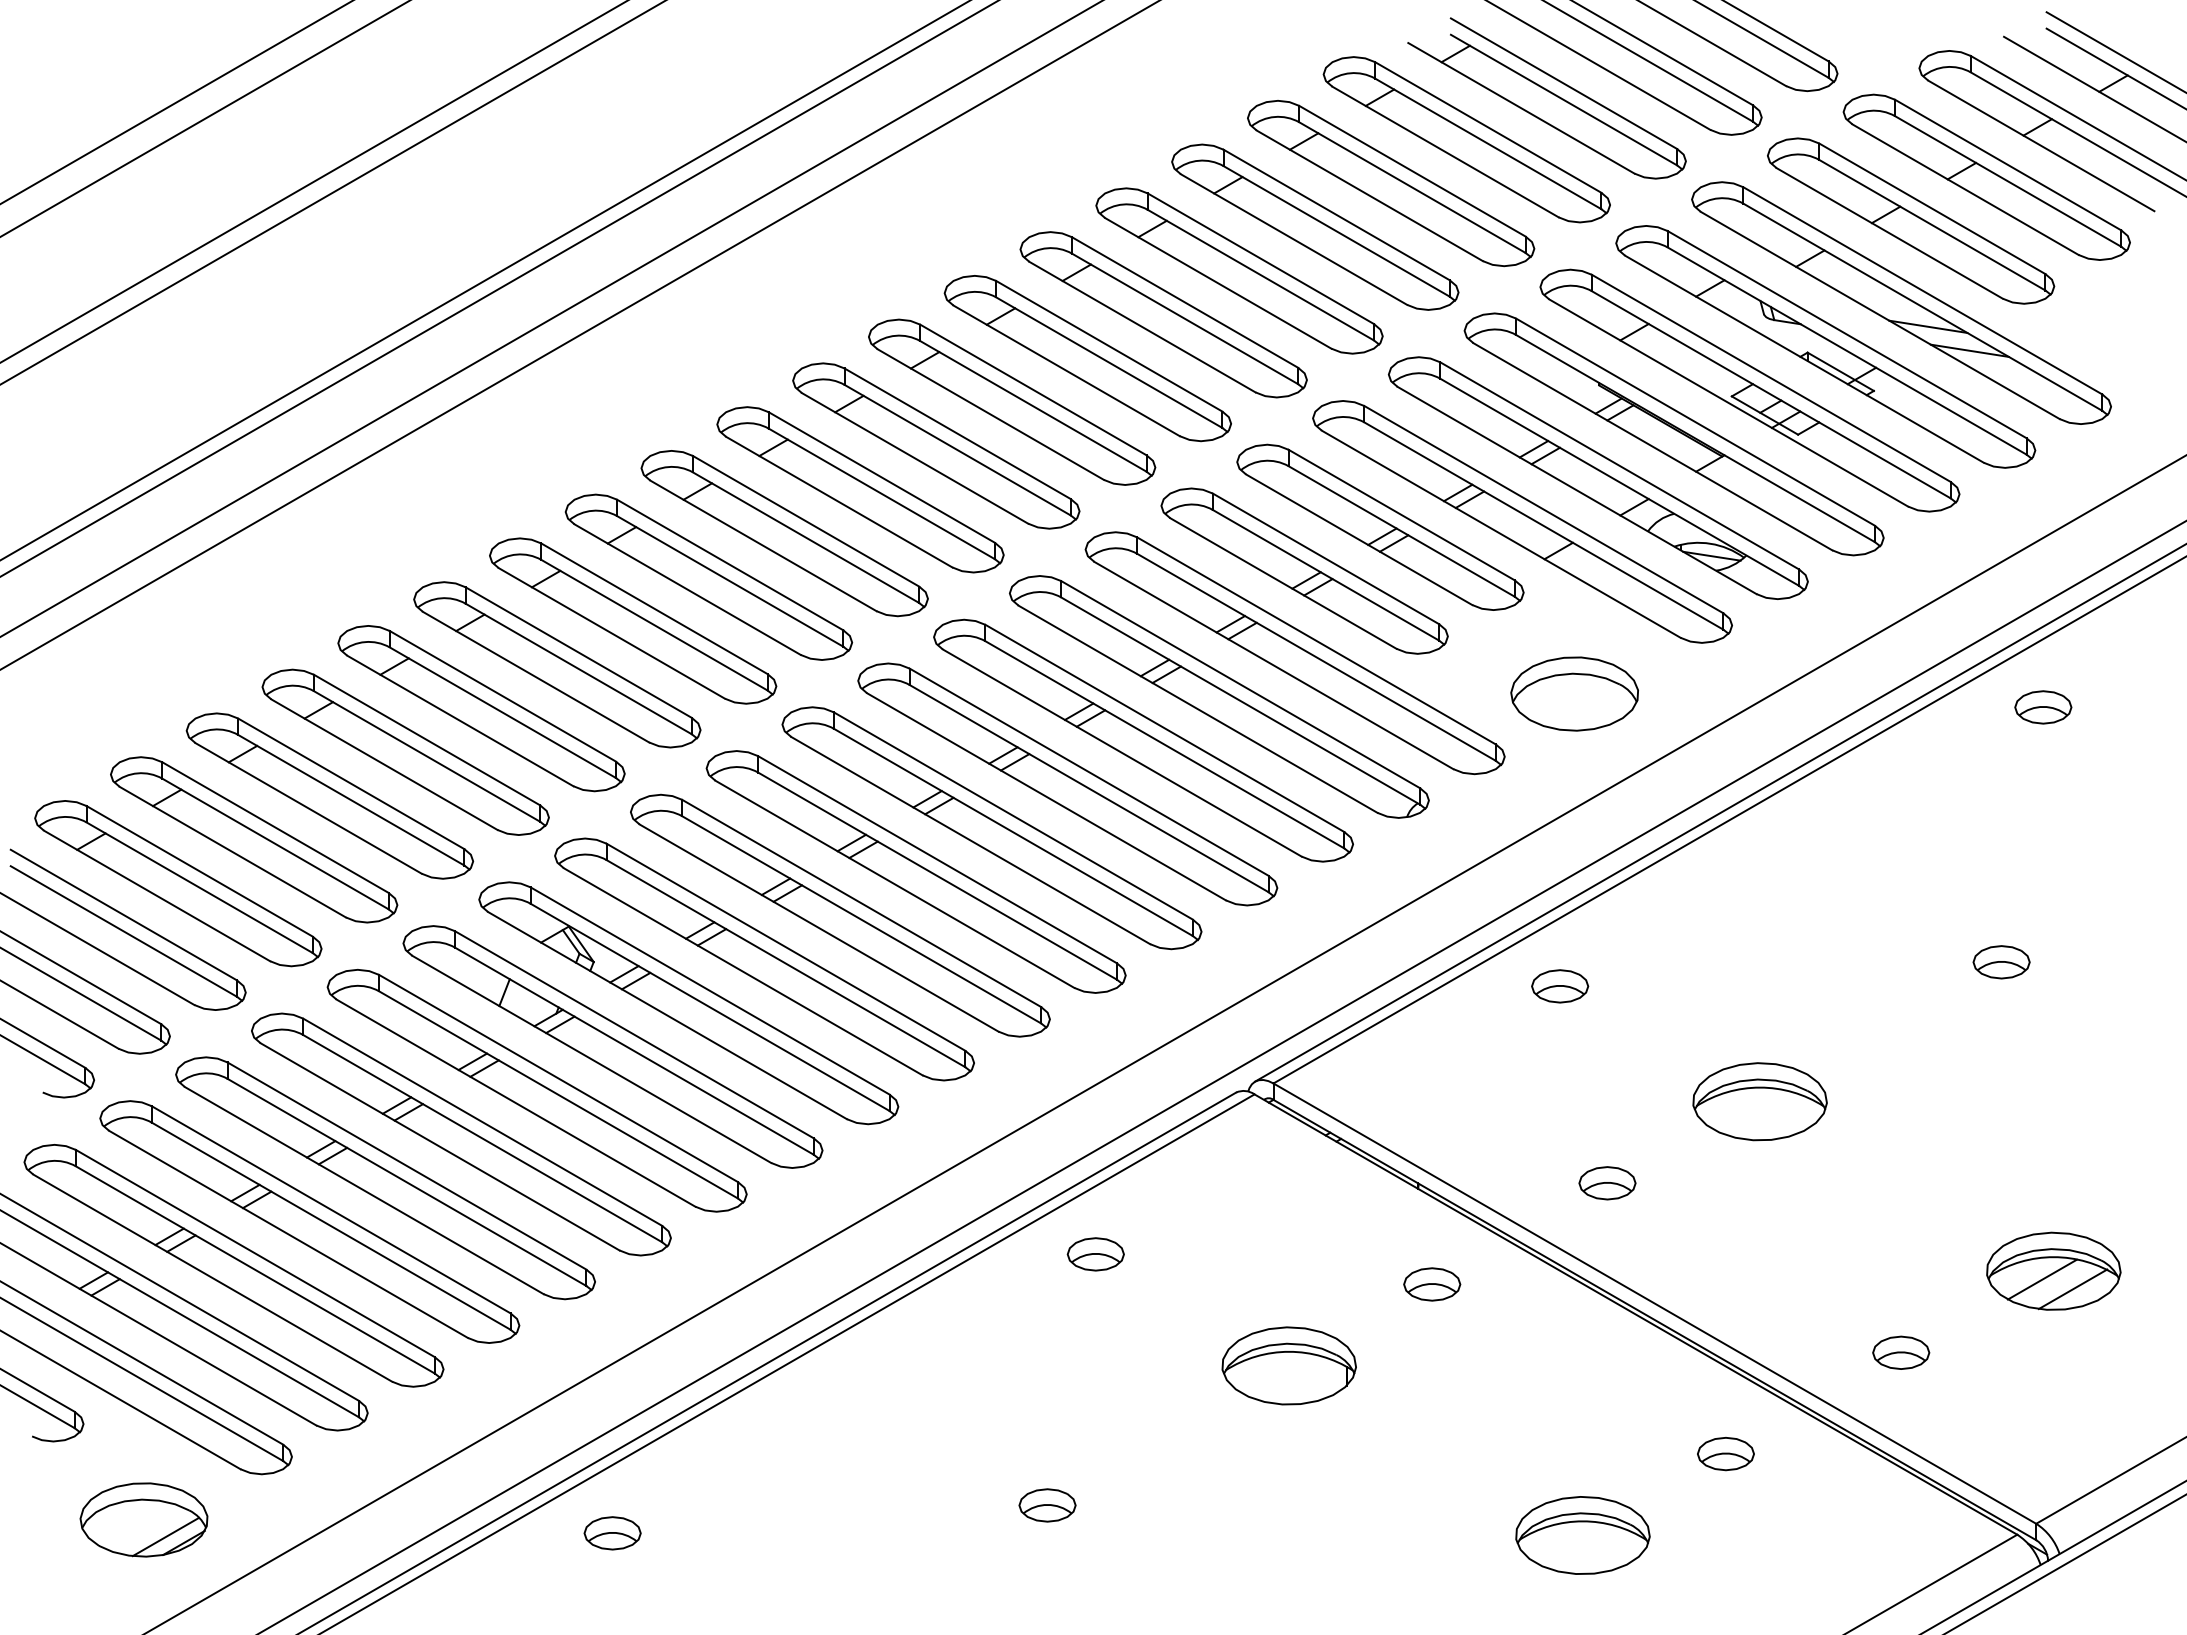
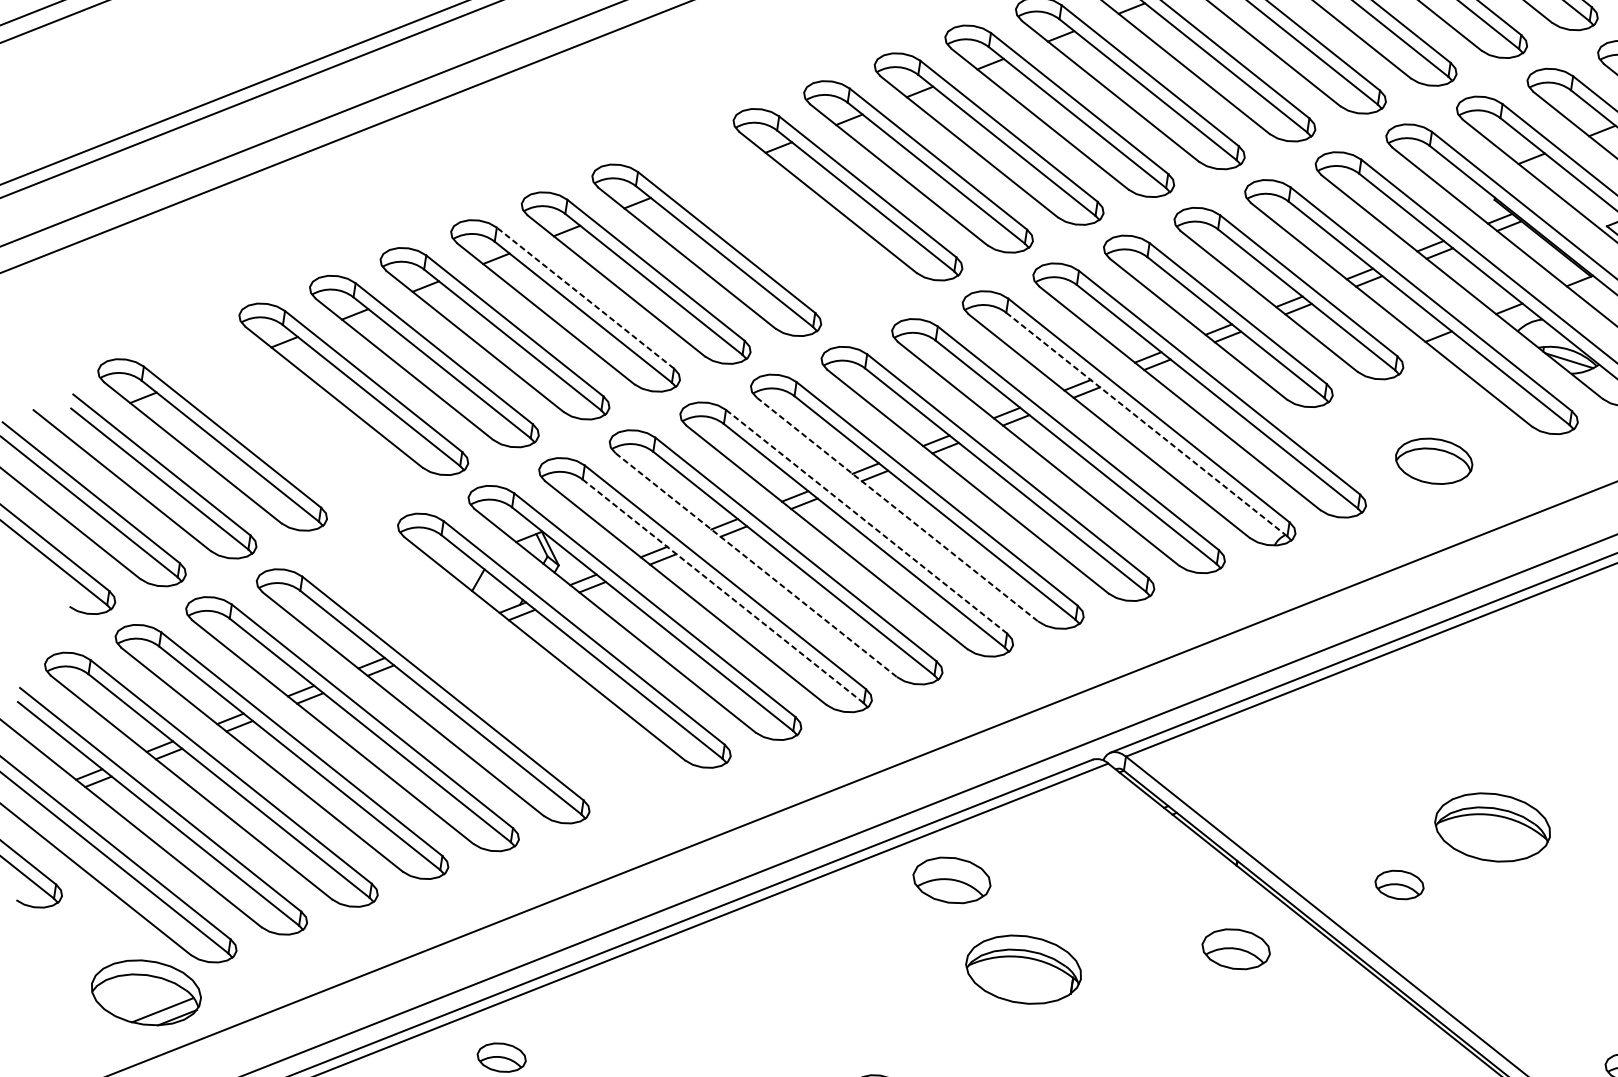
part: (784, 533) -> (777, 222), removed
line: (578, 652) -> (585, 298), solid -> dashed
part: (1574, 693) -> (1434, 460), size x0.7
line: (1241, 701) -> (1147, 425), solid -> dashed
part: (254, 839) -> (283, 416), removed
line: (971, 840) -> (898, 509), solid -> dashed
line: (937, 859) -> (866, 521), solid -> dashed
line: (819, 928) -> (756, 565), solid -> dashed
line: (786, 963) -> (723, 591), solid -> dashed
part: (1560, 986) -> (1384, 710), removed
part: (536, 1090) -> (493, 668), removed
part: (1759, 1101) -> (1492, 827), moved
part: (1095, 1254) -> (951, 880), size x1.6
part: (1432, 1284) -> (1236, 949), size x1.4
part: (1288, 1365) -> (1023, 969), moved
part: (143, 1519) -> (145, 992), moved

